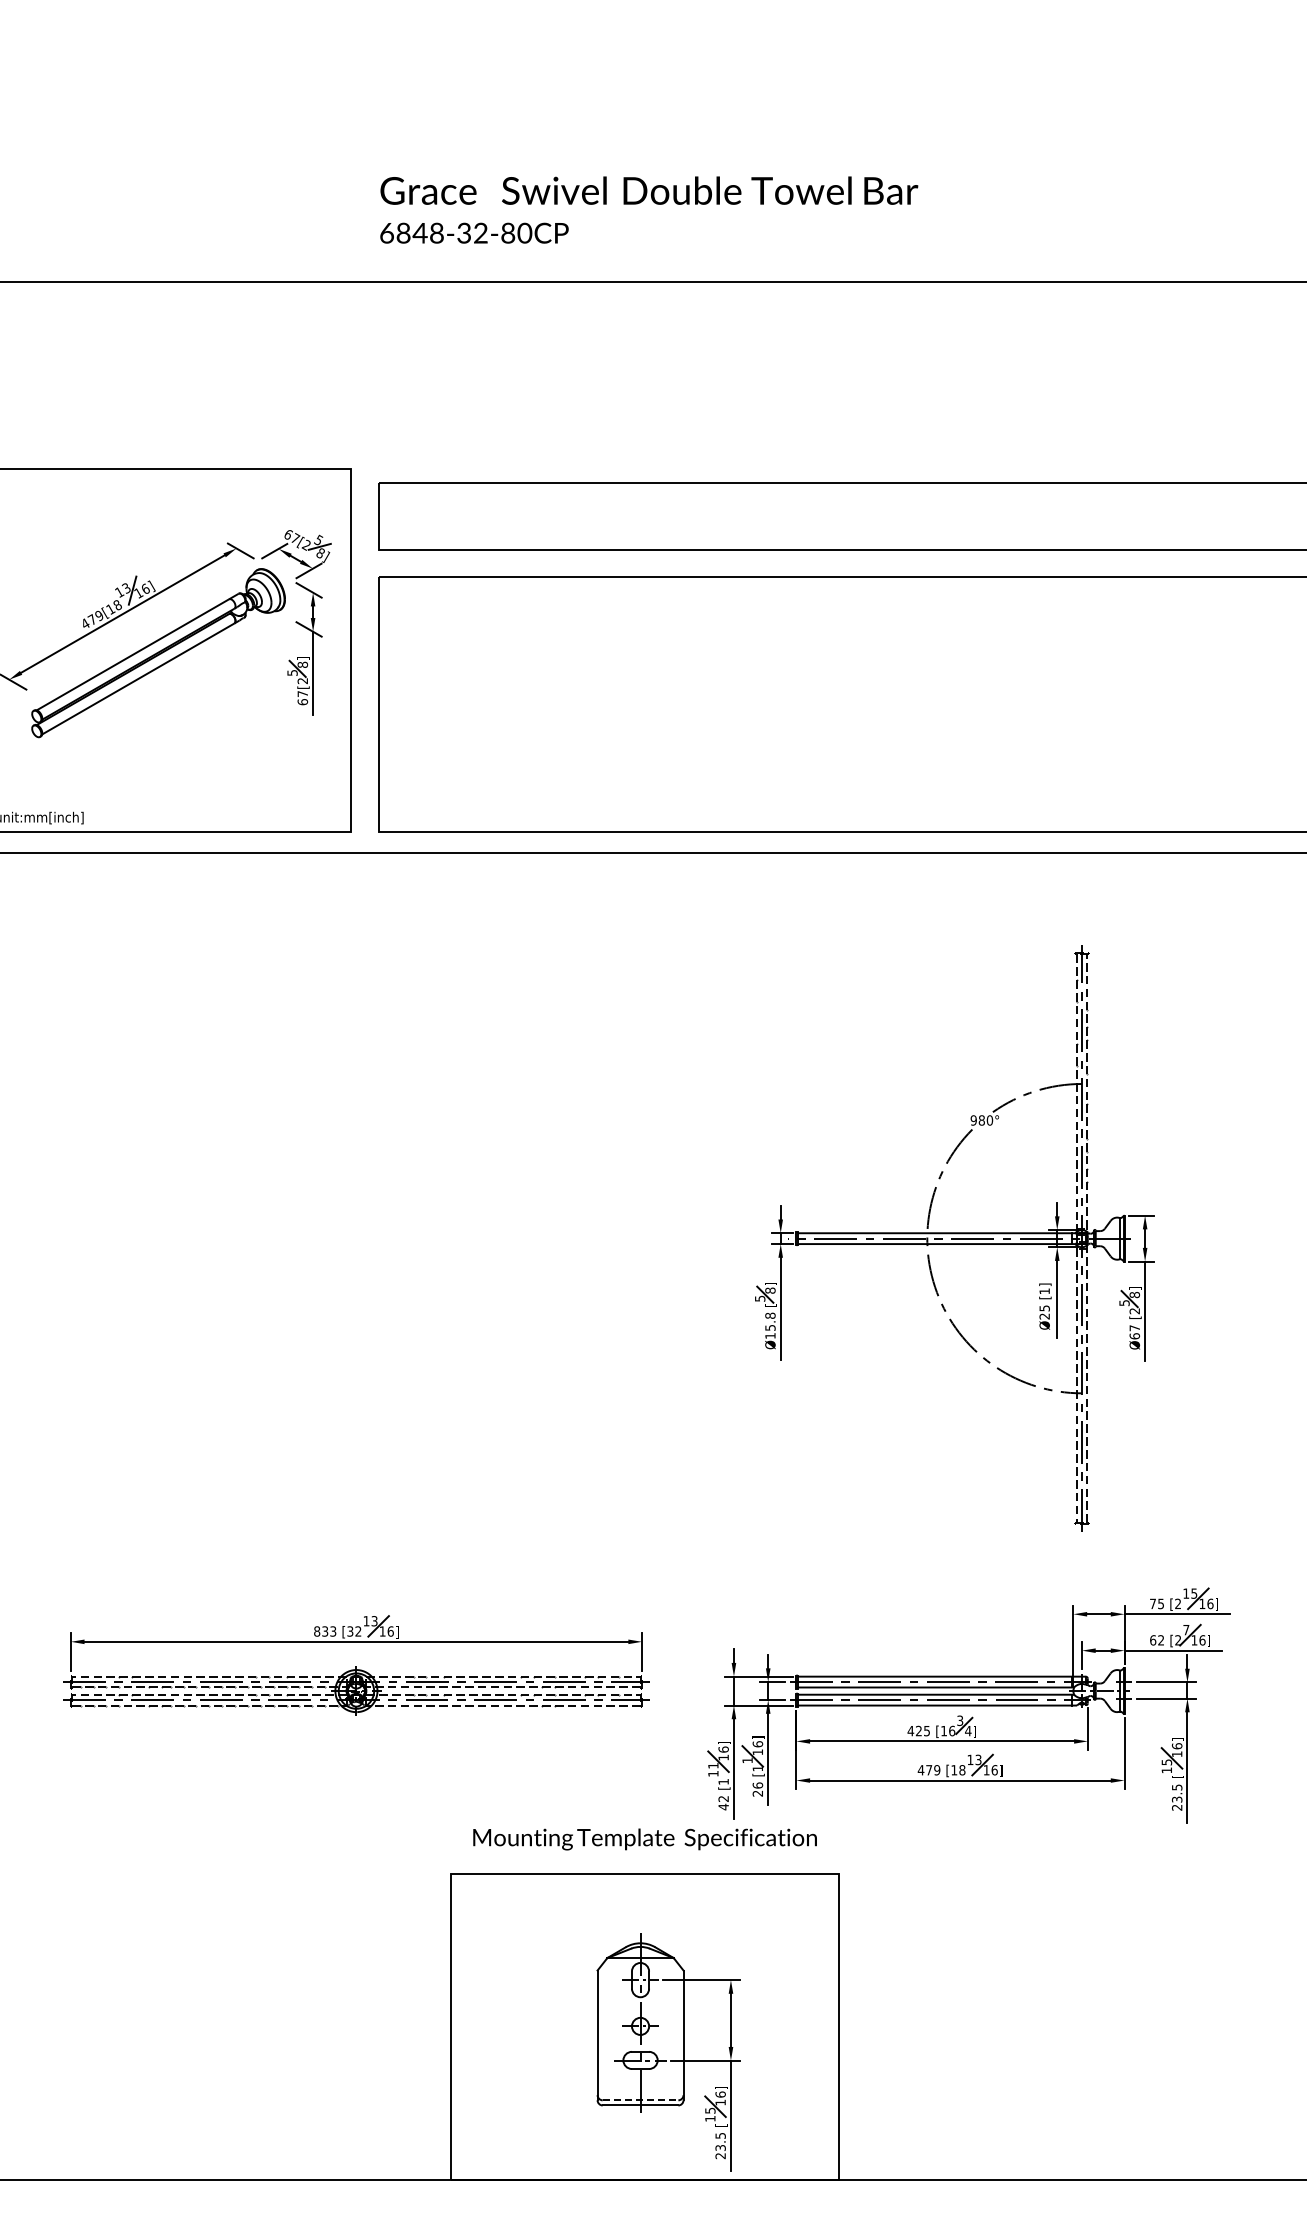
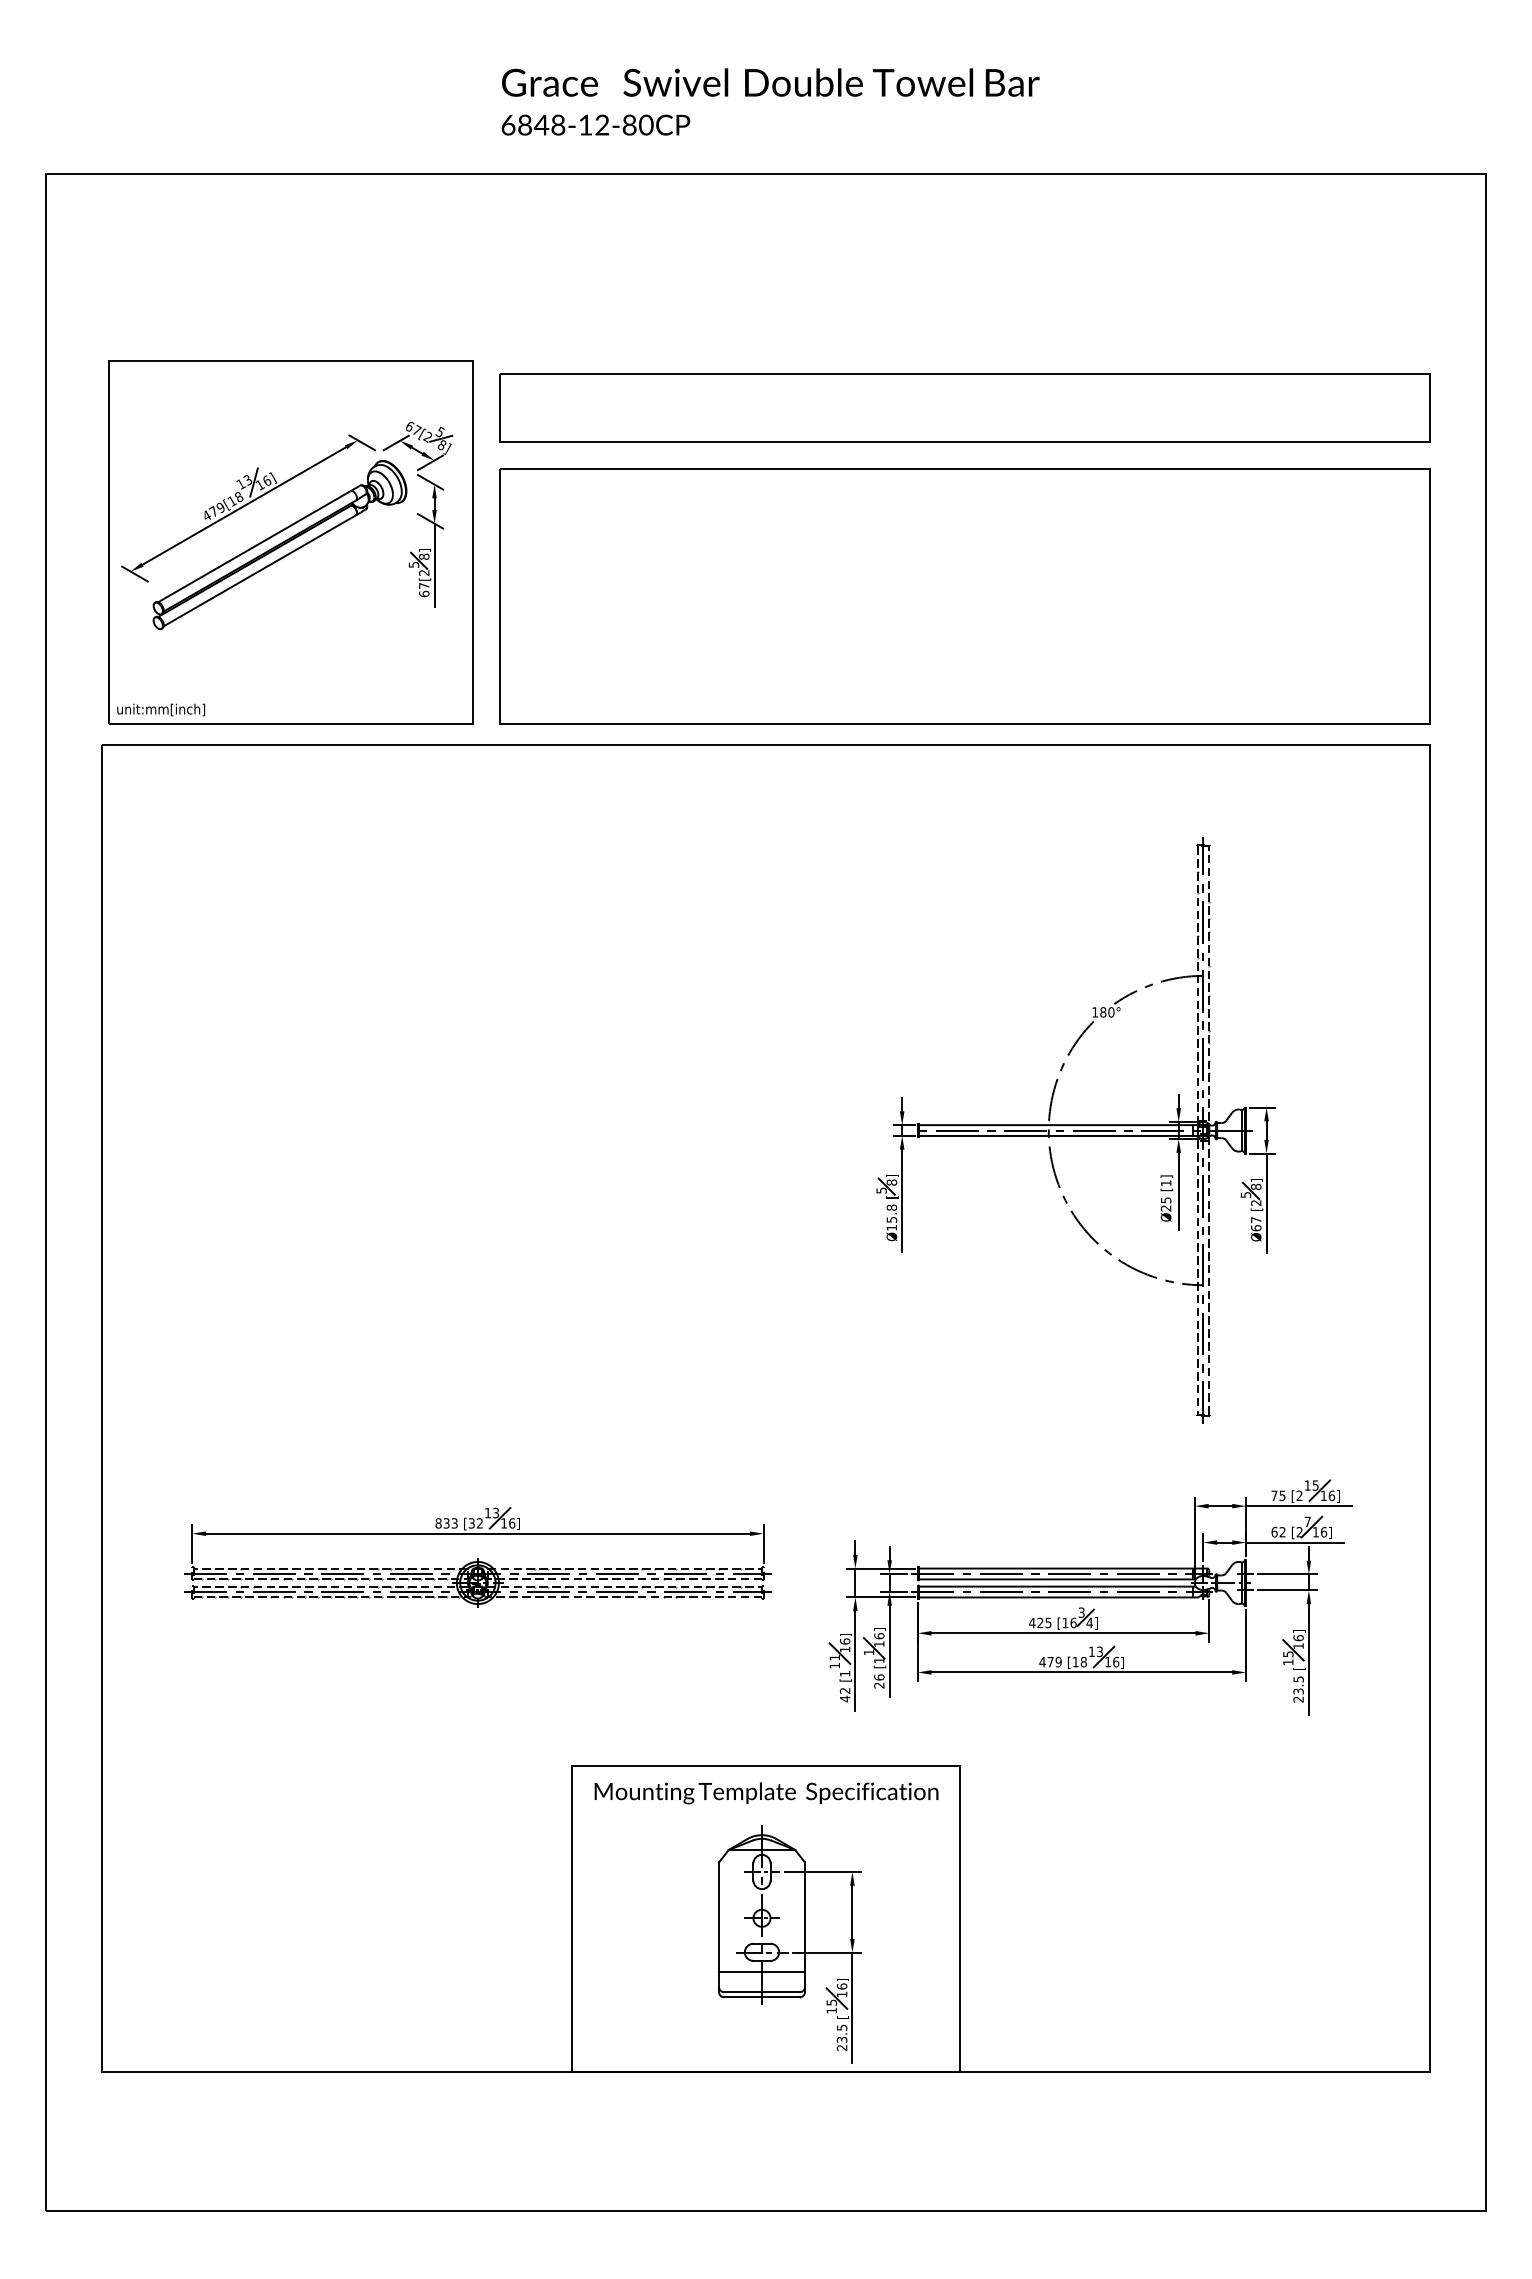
text: (464, 232) -> (585, 124), 6848-32-80CP -> 6848-12-80CP
text: (974, 1120) -> (1095, 1012), 980° -> 180°
text: (645, 1839) -> (766, 1793), moved
line: (640, 2080) -> (761, 1972), added
line: (641, 2100) -> (762, 1992), dashed -> solid

